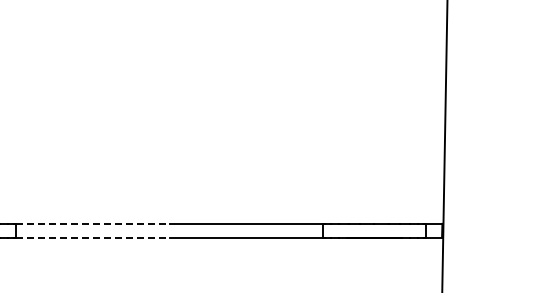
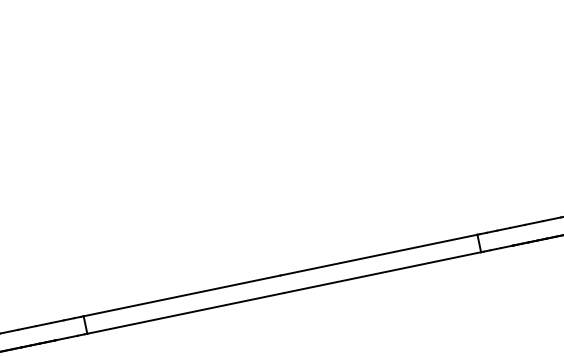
line: (92, 223) -> (181, 295), dashed -> solid
line: (92, 237) -> (185, 313), dashed -> solid

